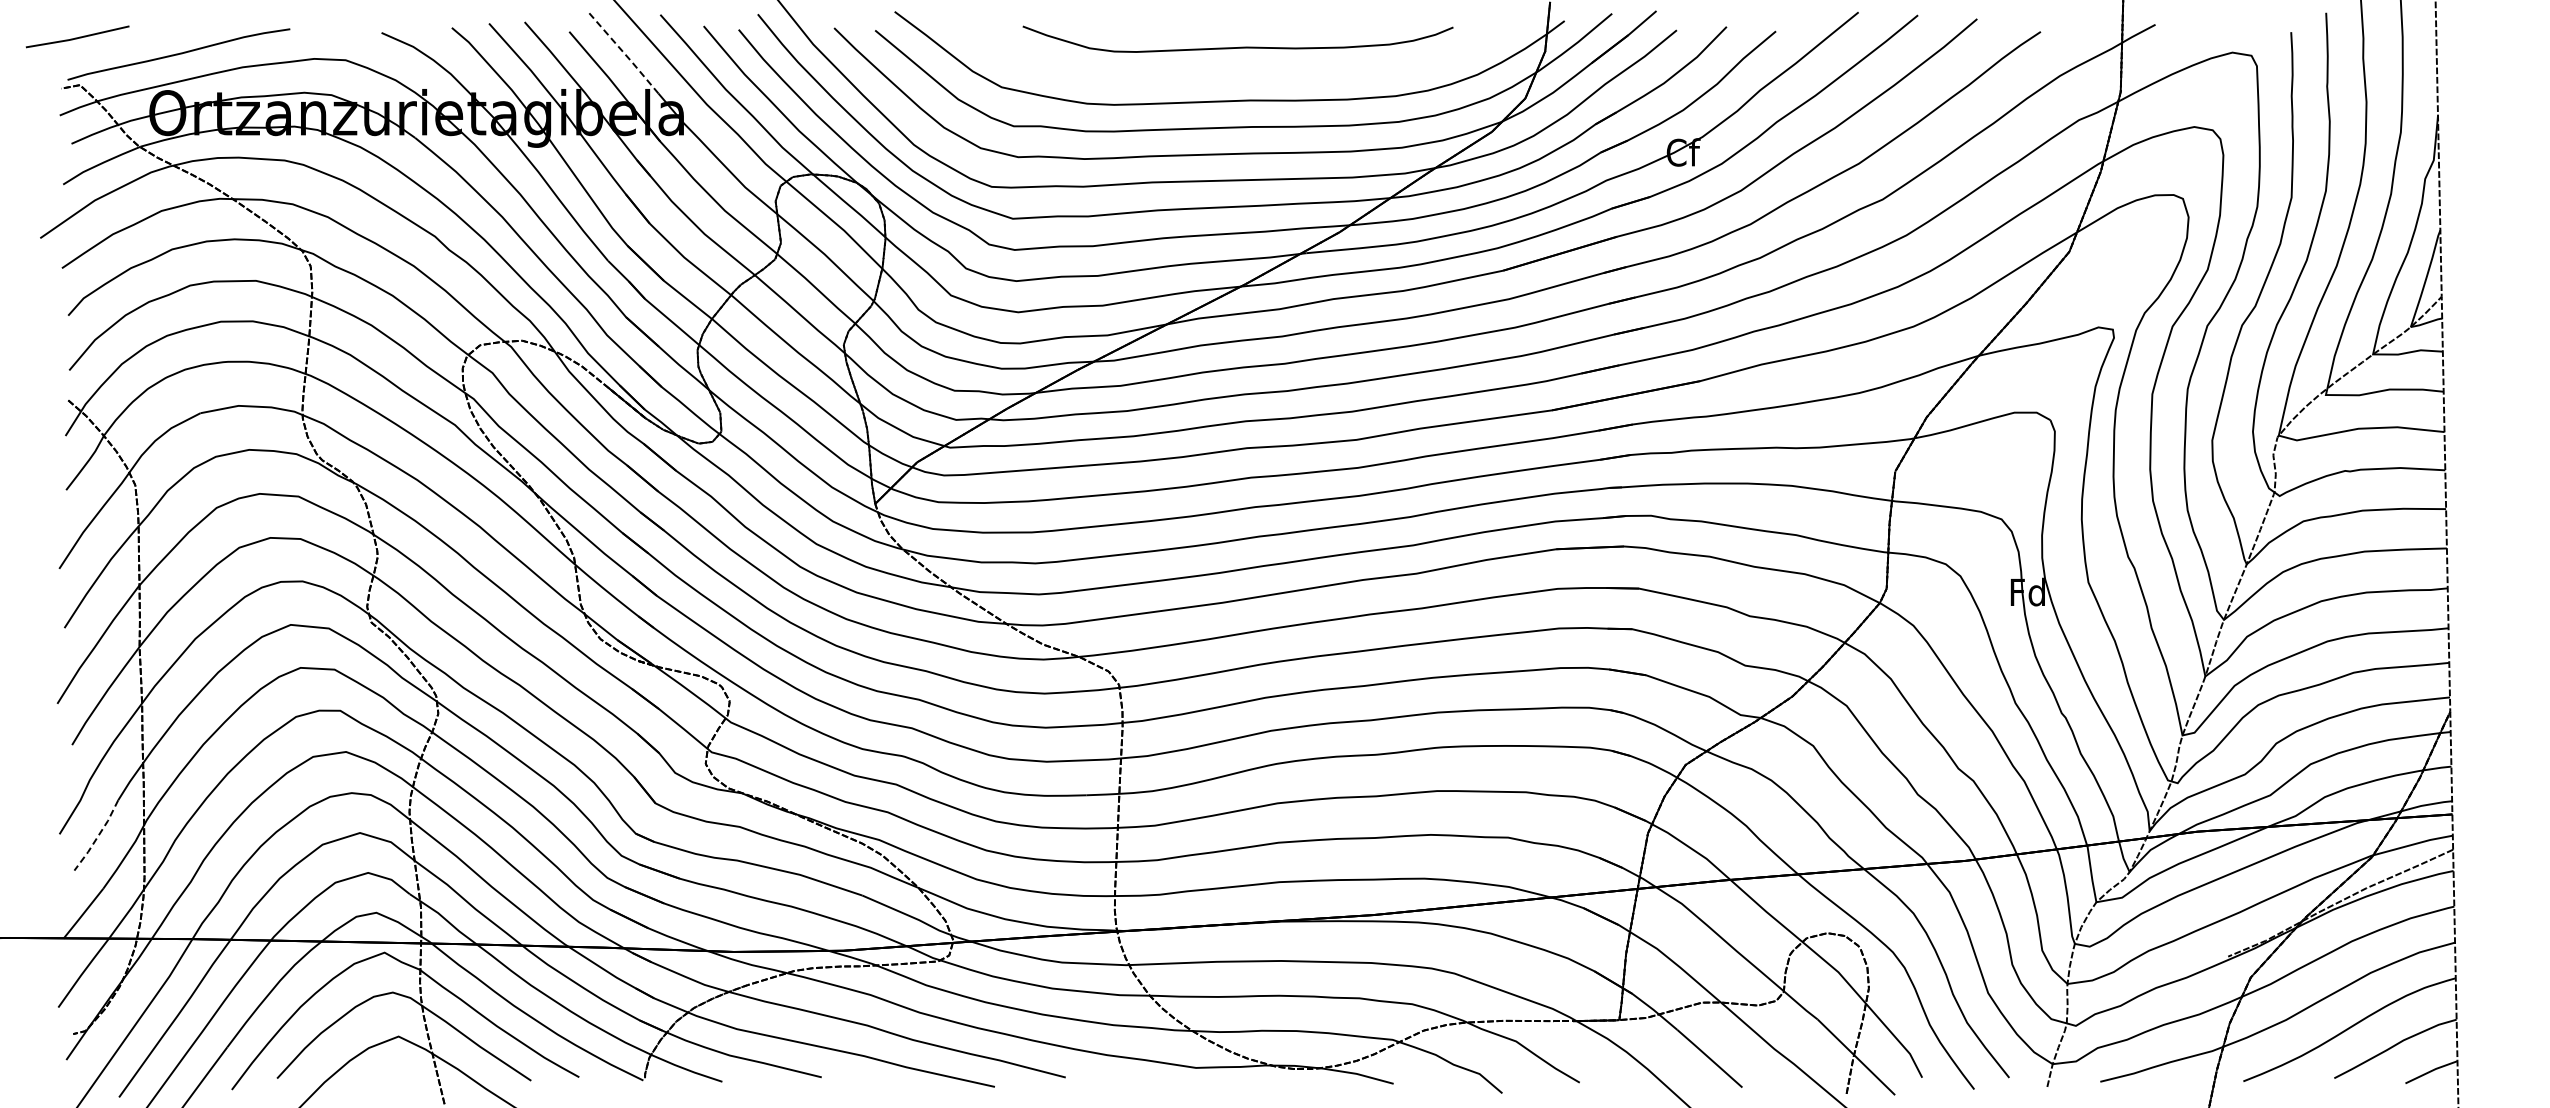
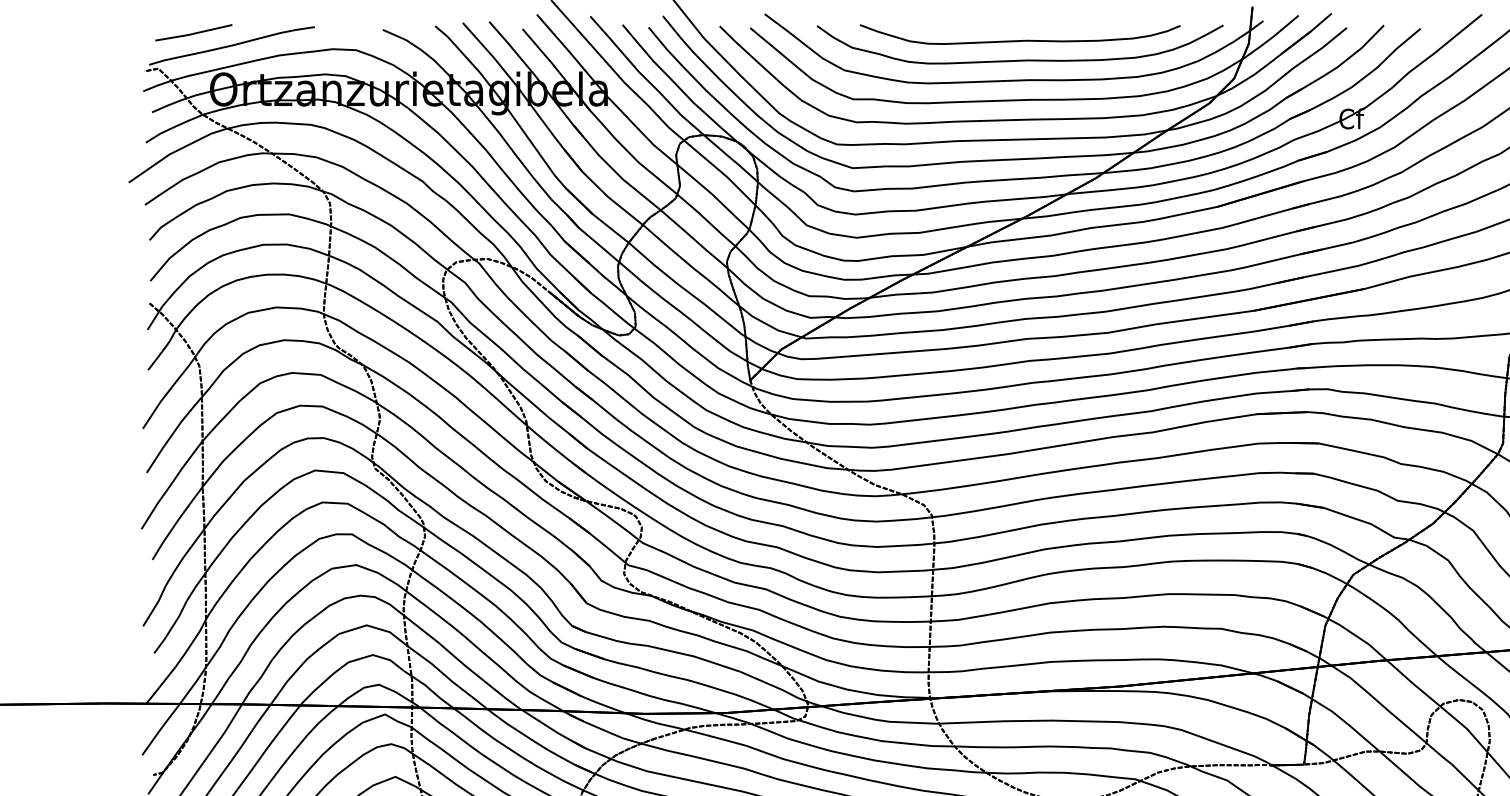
line: (77, 37) -> (193, 33), moved
line: (623, 52) -> (562, 44), dashed -> solid
curve: (1237, 73) -> (1019, 60), added
line: (98, 836) -> (172, 627), dashed -> solid

